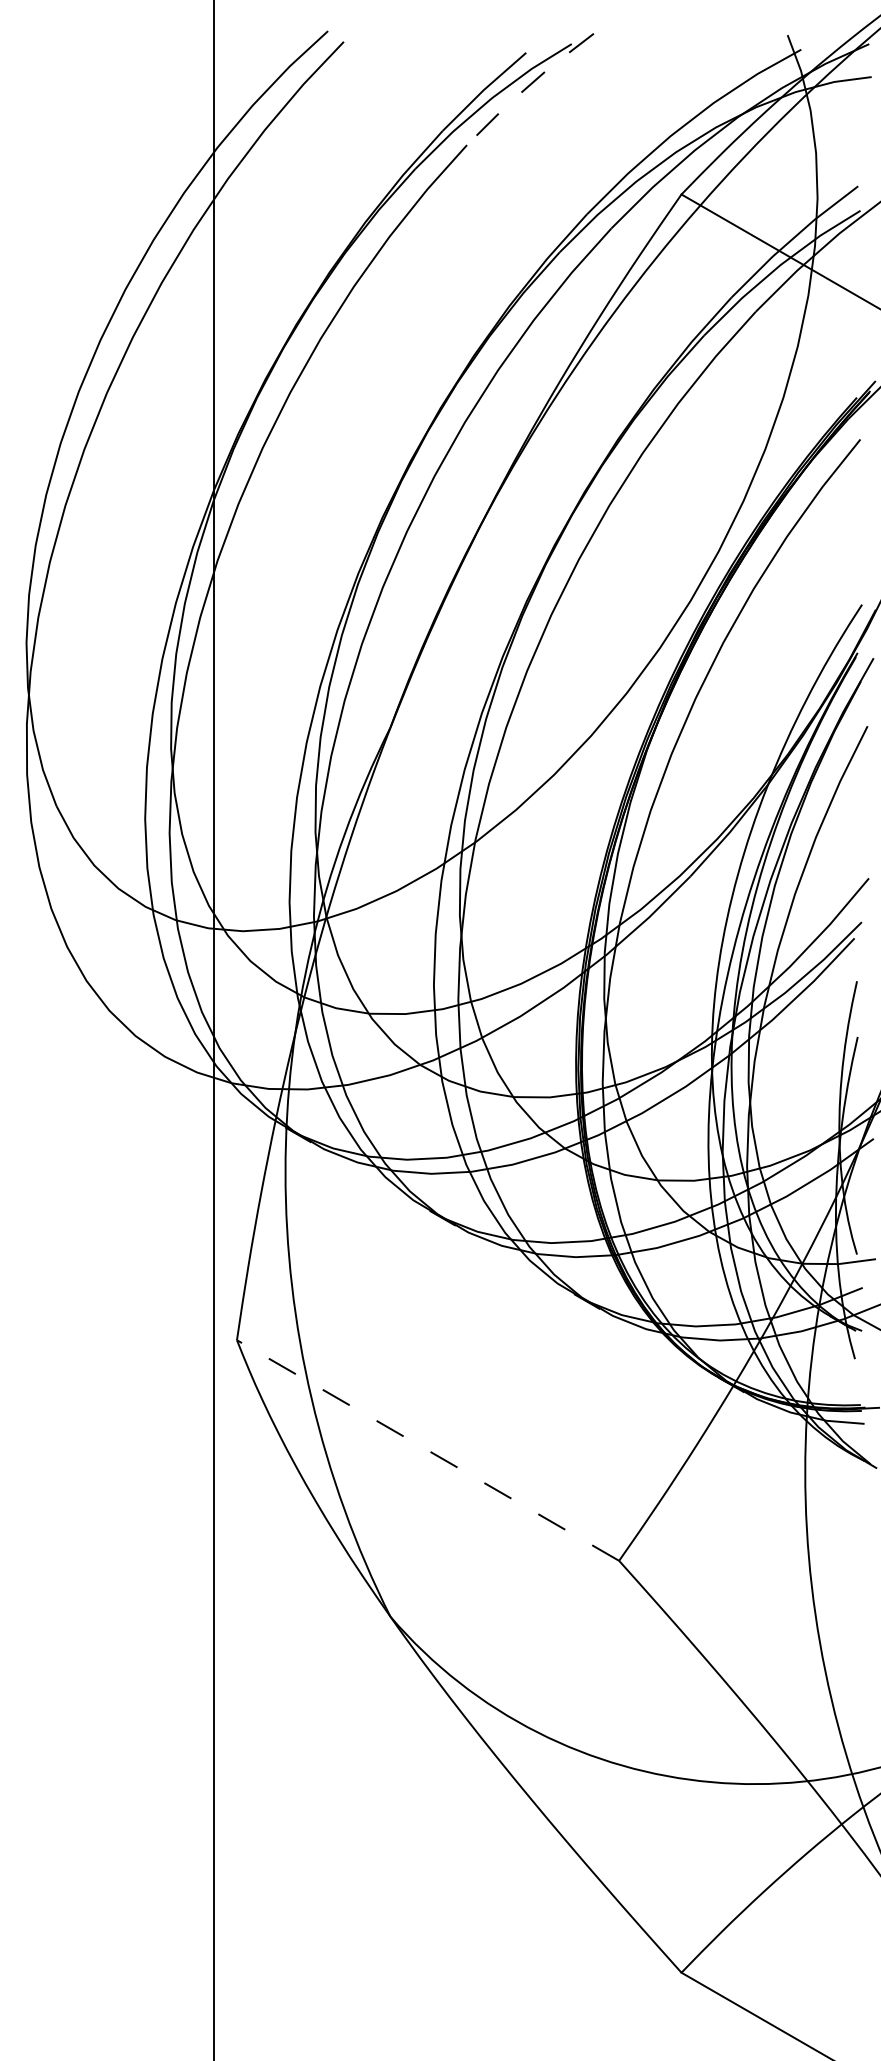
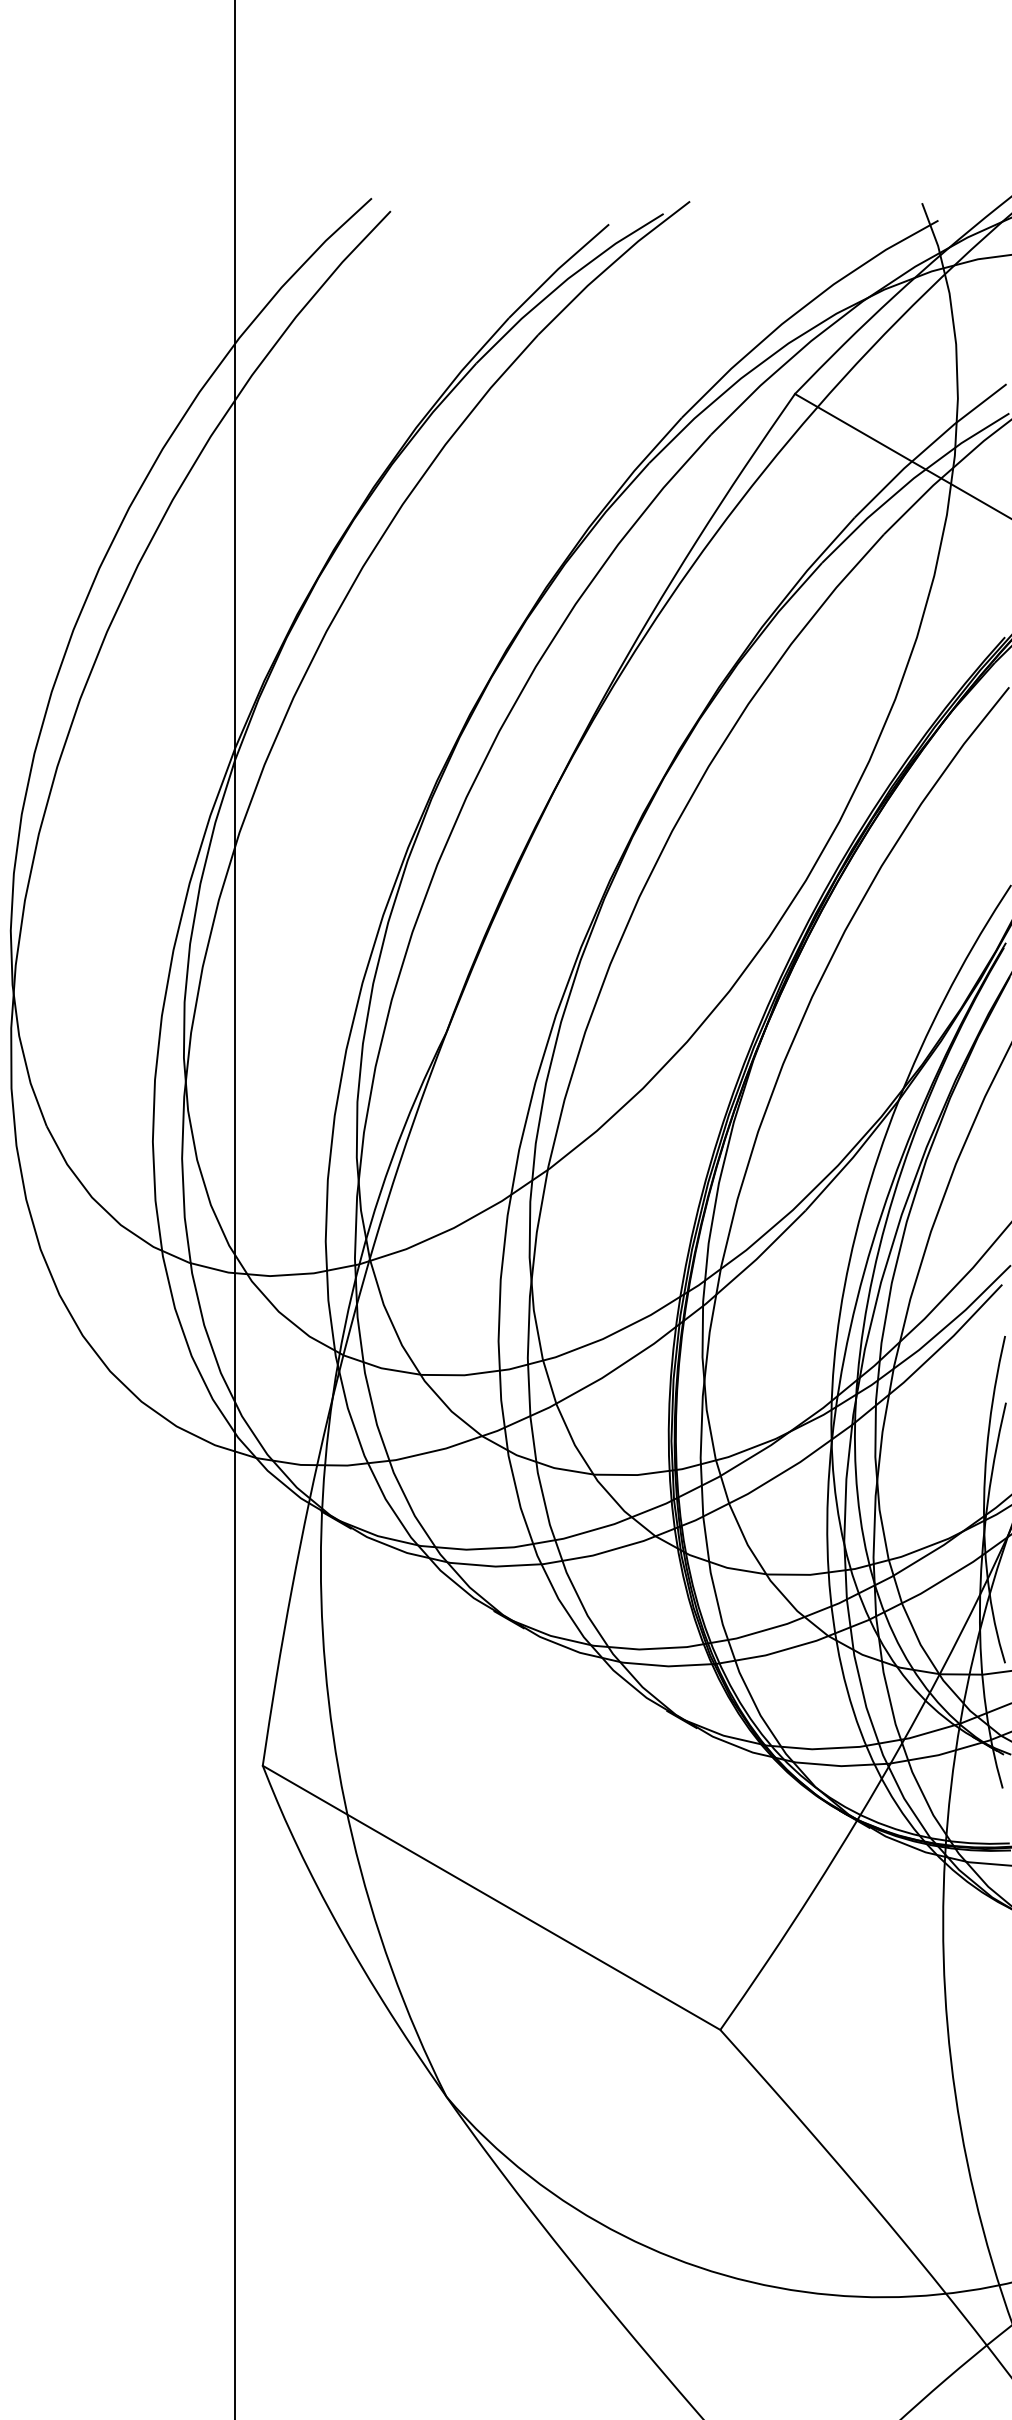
line: (527, 87) -> (610, 265), dashed -> solid
line: (428, 1450) -> (492, 1897), dashed -> solid

